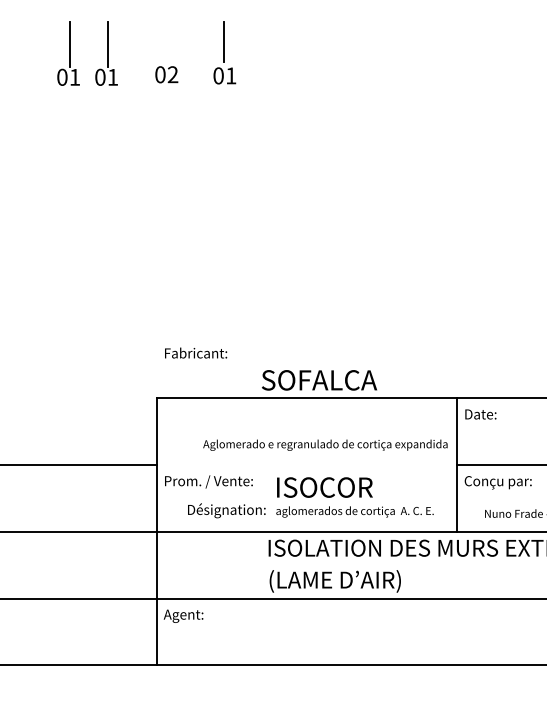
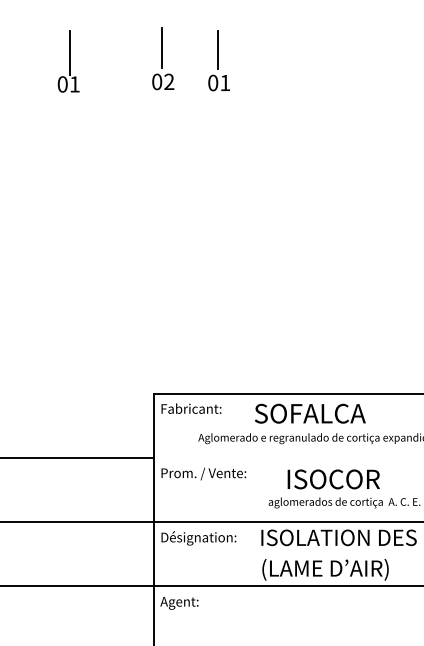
line: (165, 39) -> (162, 47), added
part: (106, 53) -> (105, 61), removed
text: (196, 352) -> (191, 408), moved
text: (319, 380) -> (310, 413), moved
text: (324, 487) -> (333, 479), moved
text: (226, 510) -> (198, 538), moved

